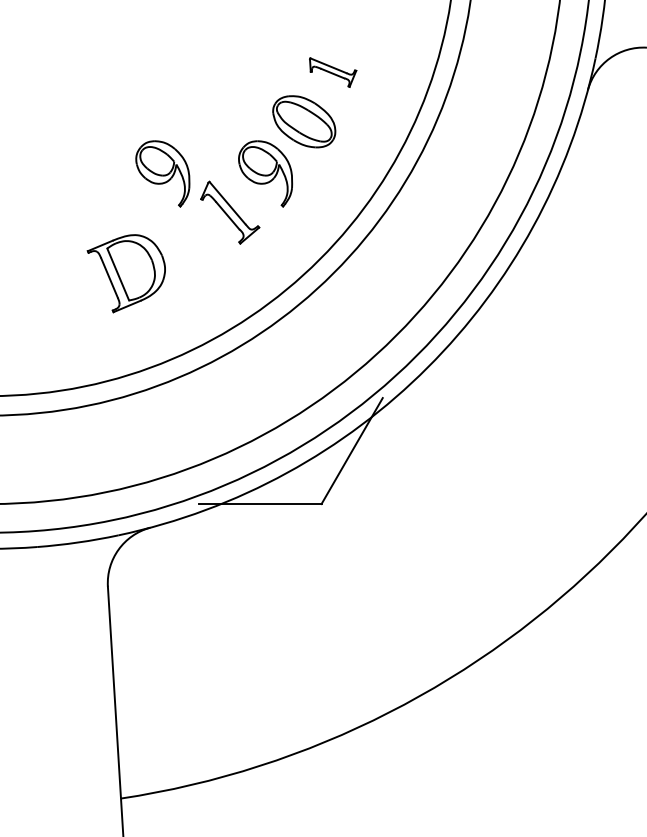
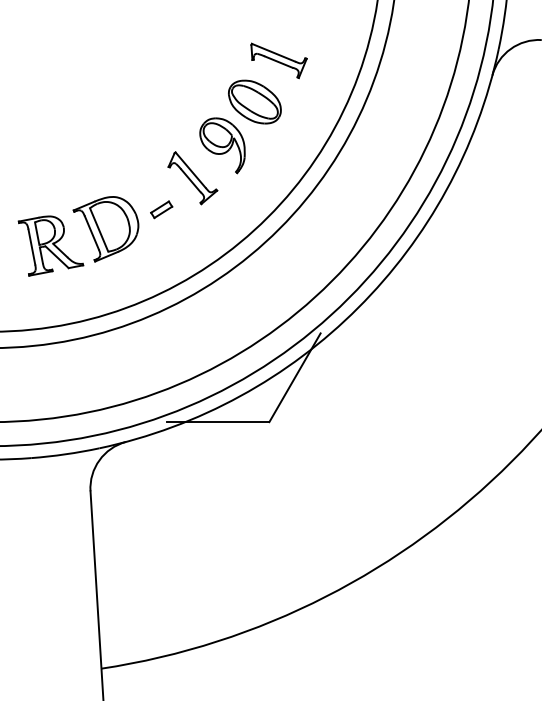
part: (332, 72) -> (278, 60), size x1.43
part: (162, 173) -> (136, 145), removed
part: (192, 250) -> (161, 209), added
part: (60, 293) -> (50, 245), added

